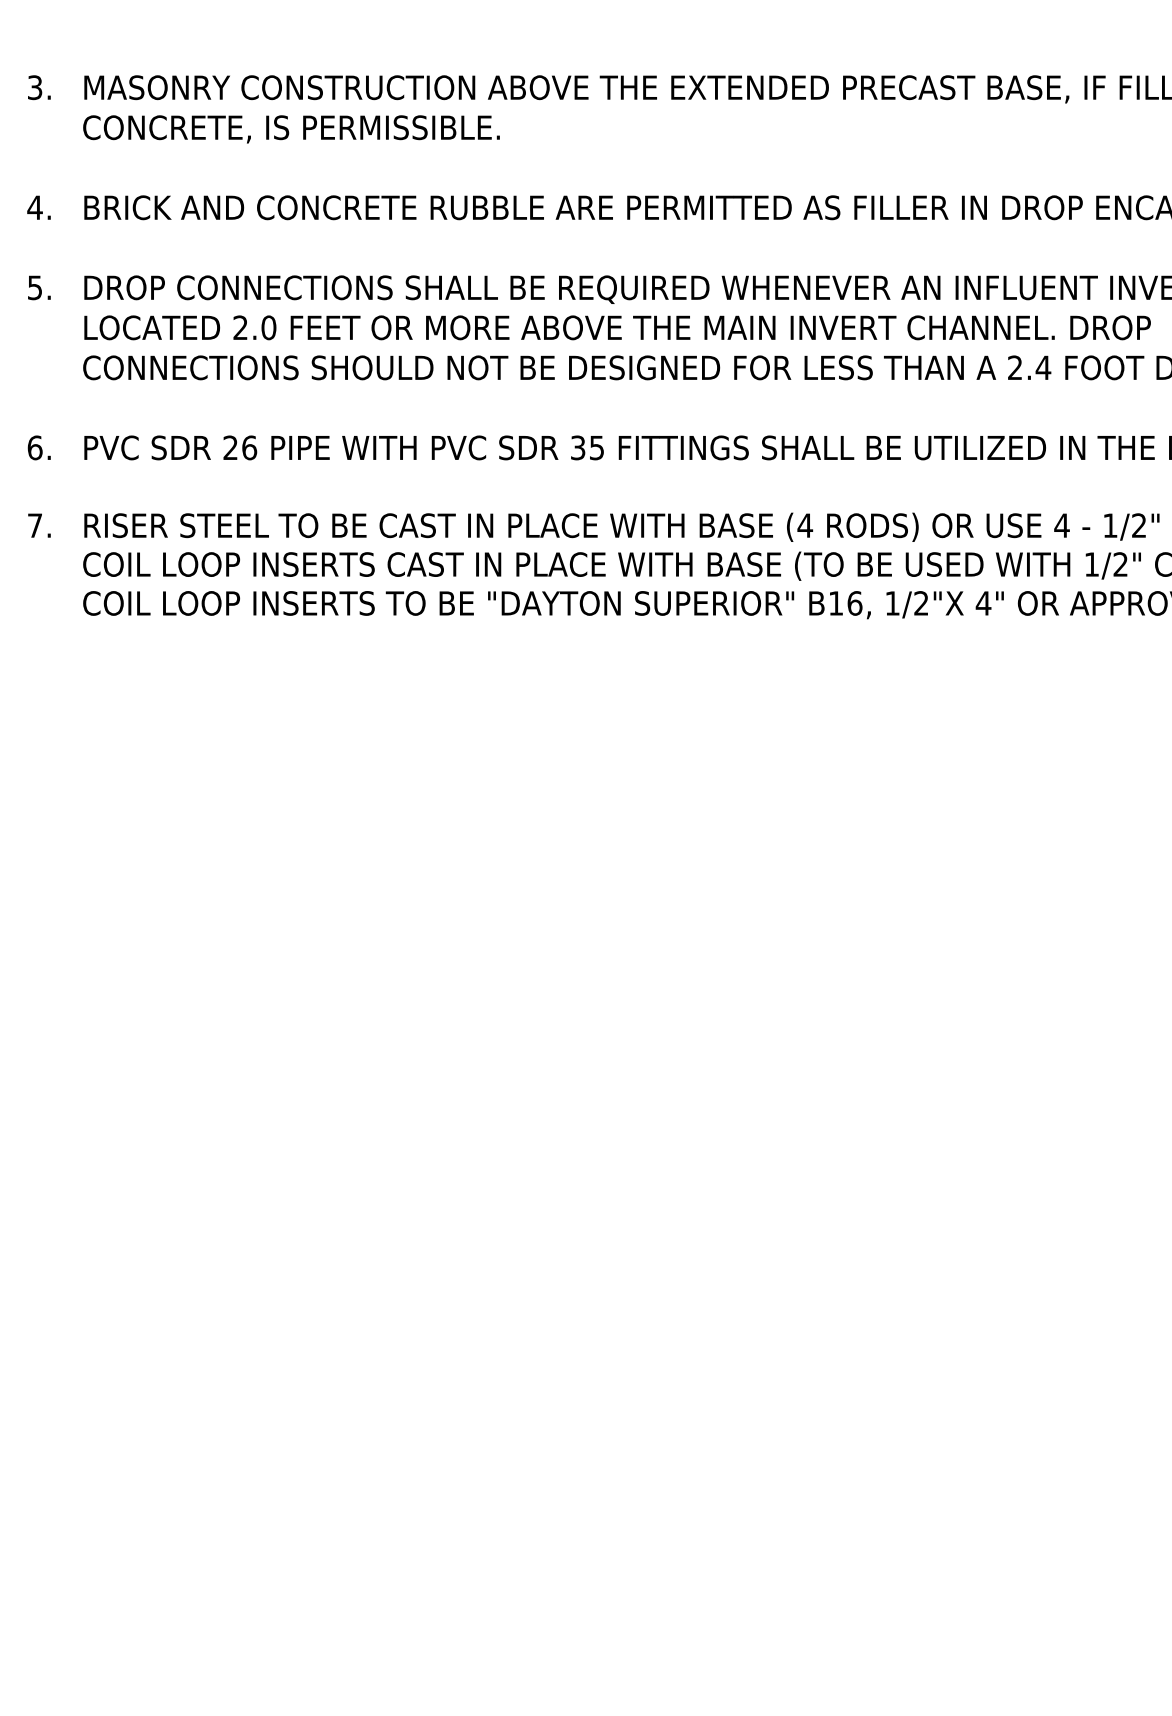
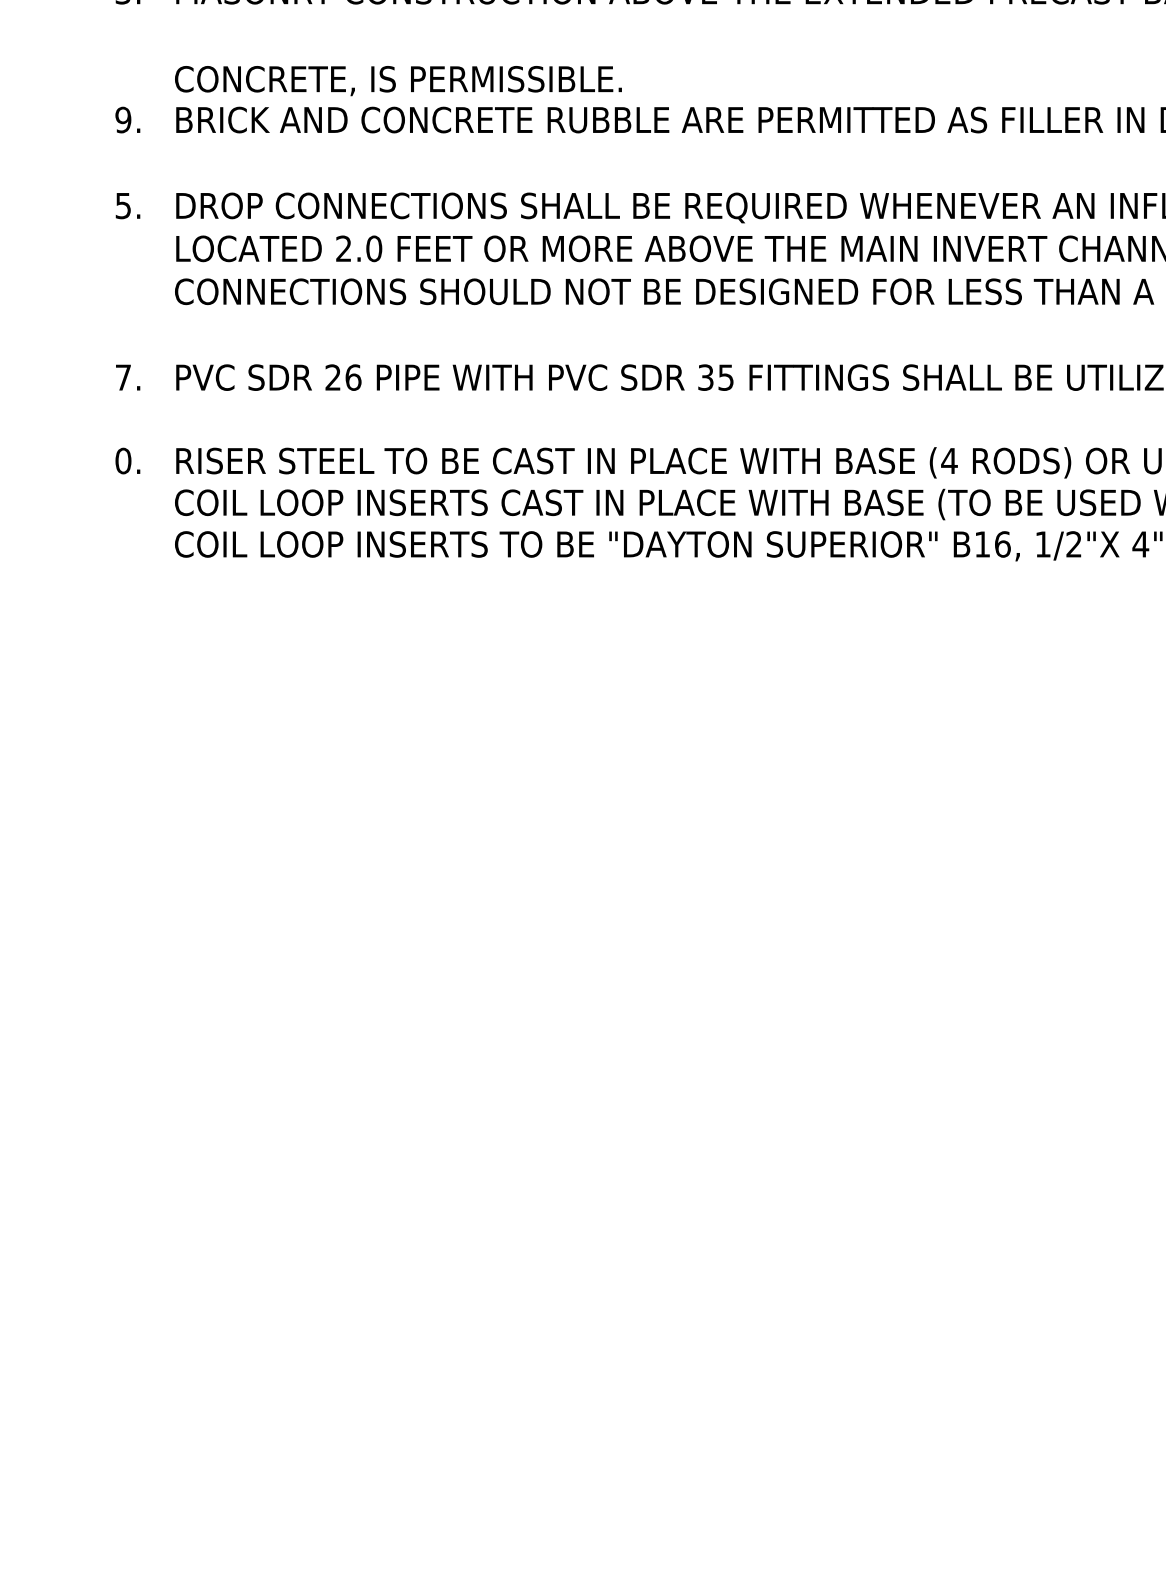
text: (291, 129) -> (398, 81), moved
text: (34, 207) -> (122, 119), 4. -> 9.
text: (34, 447) -> (122, 377), 6. -> 7.
text: (34, 525) -> (122, 460), 7. -> 0.

